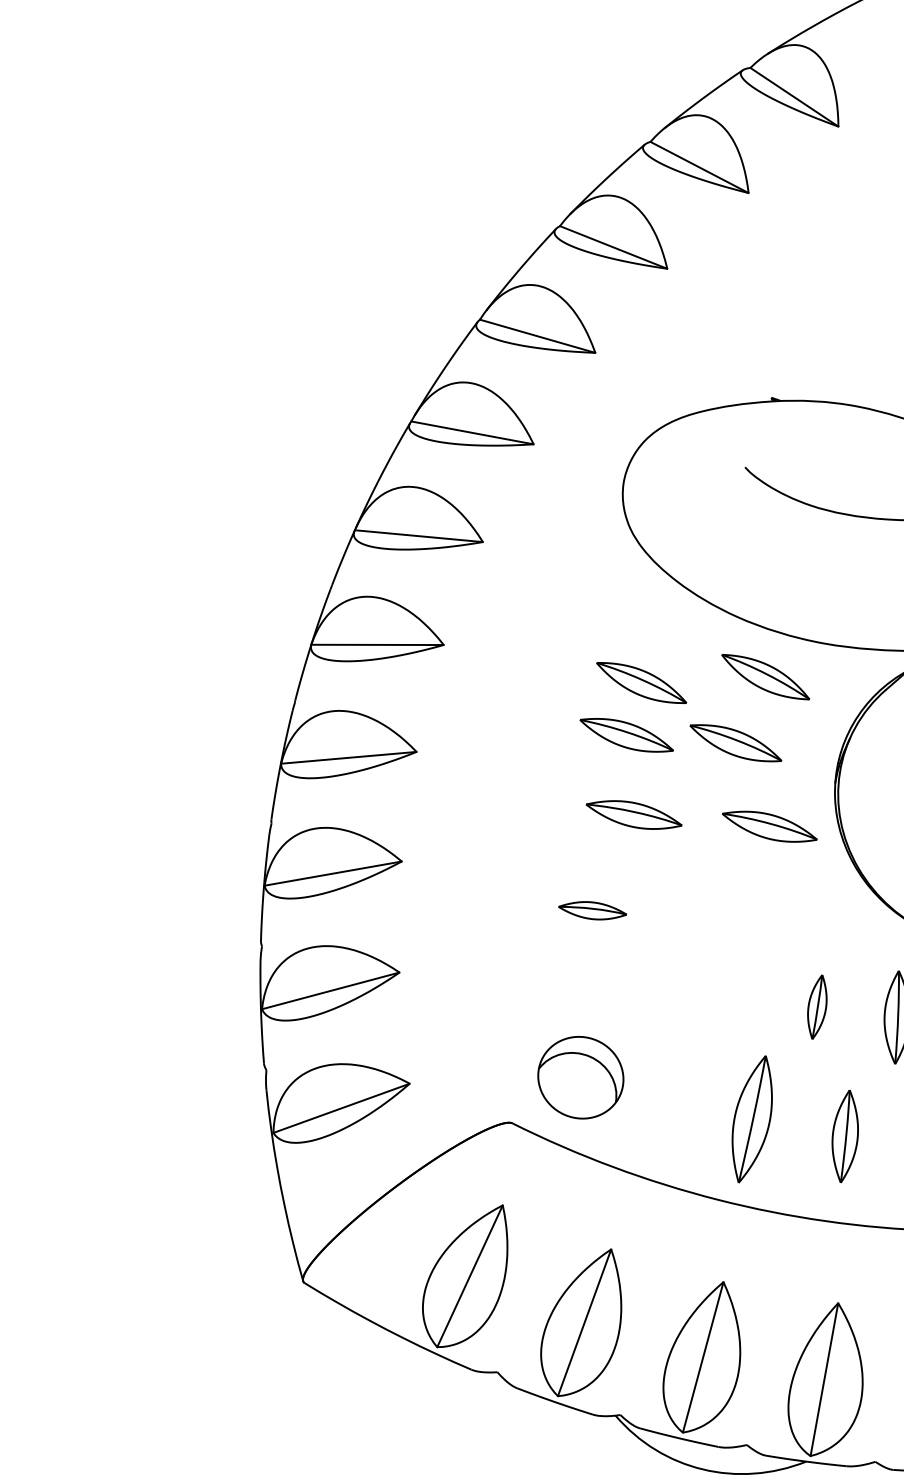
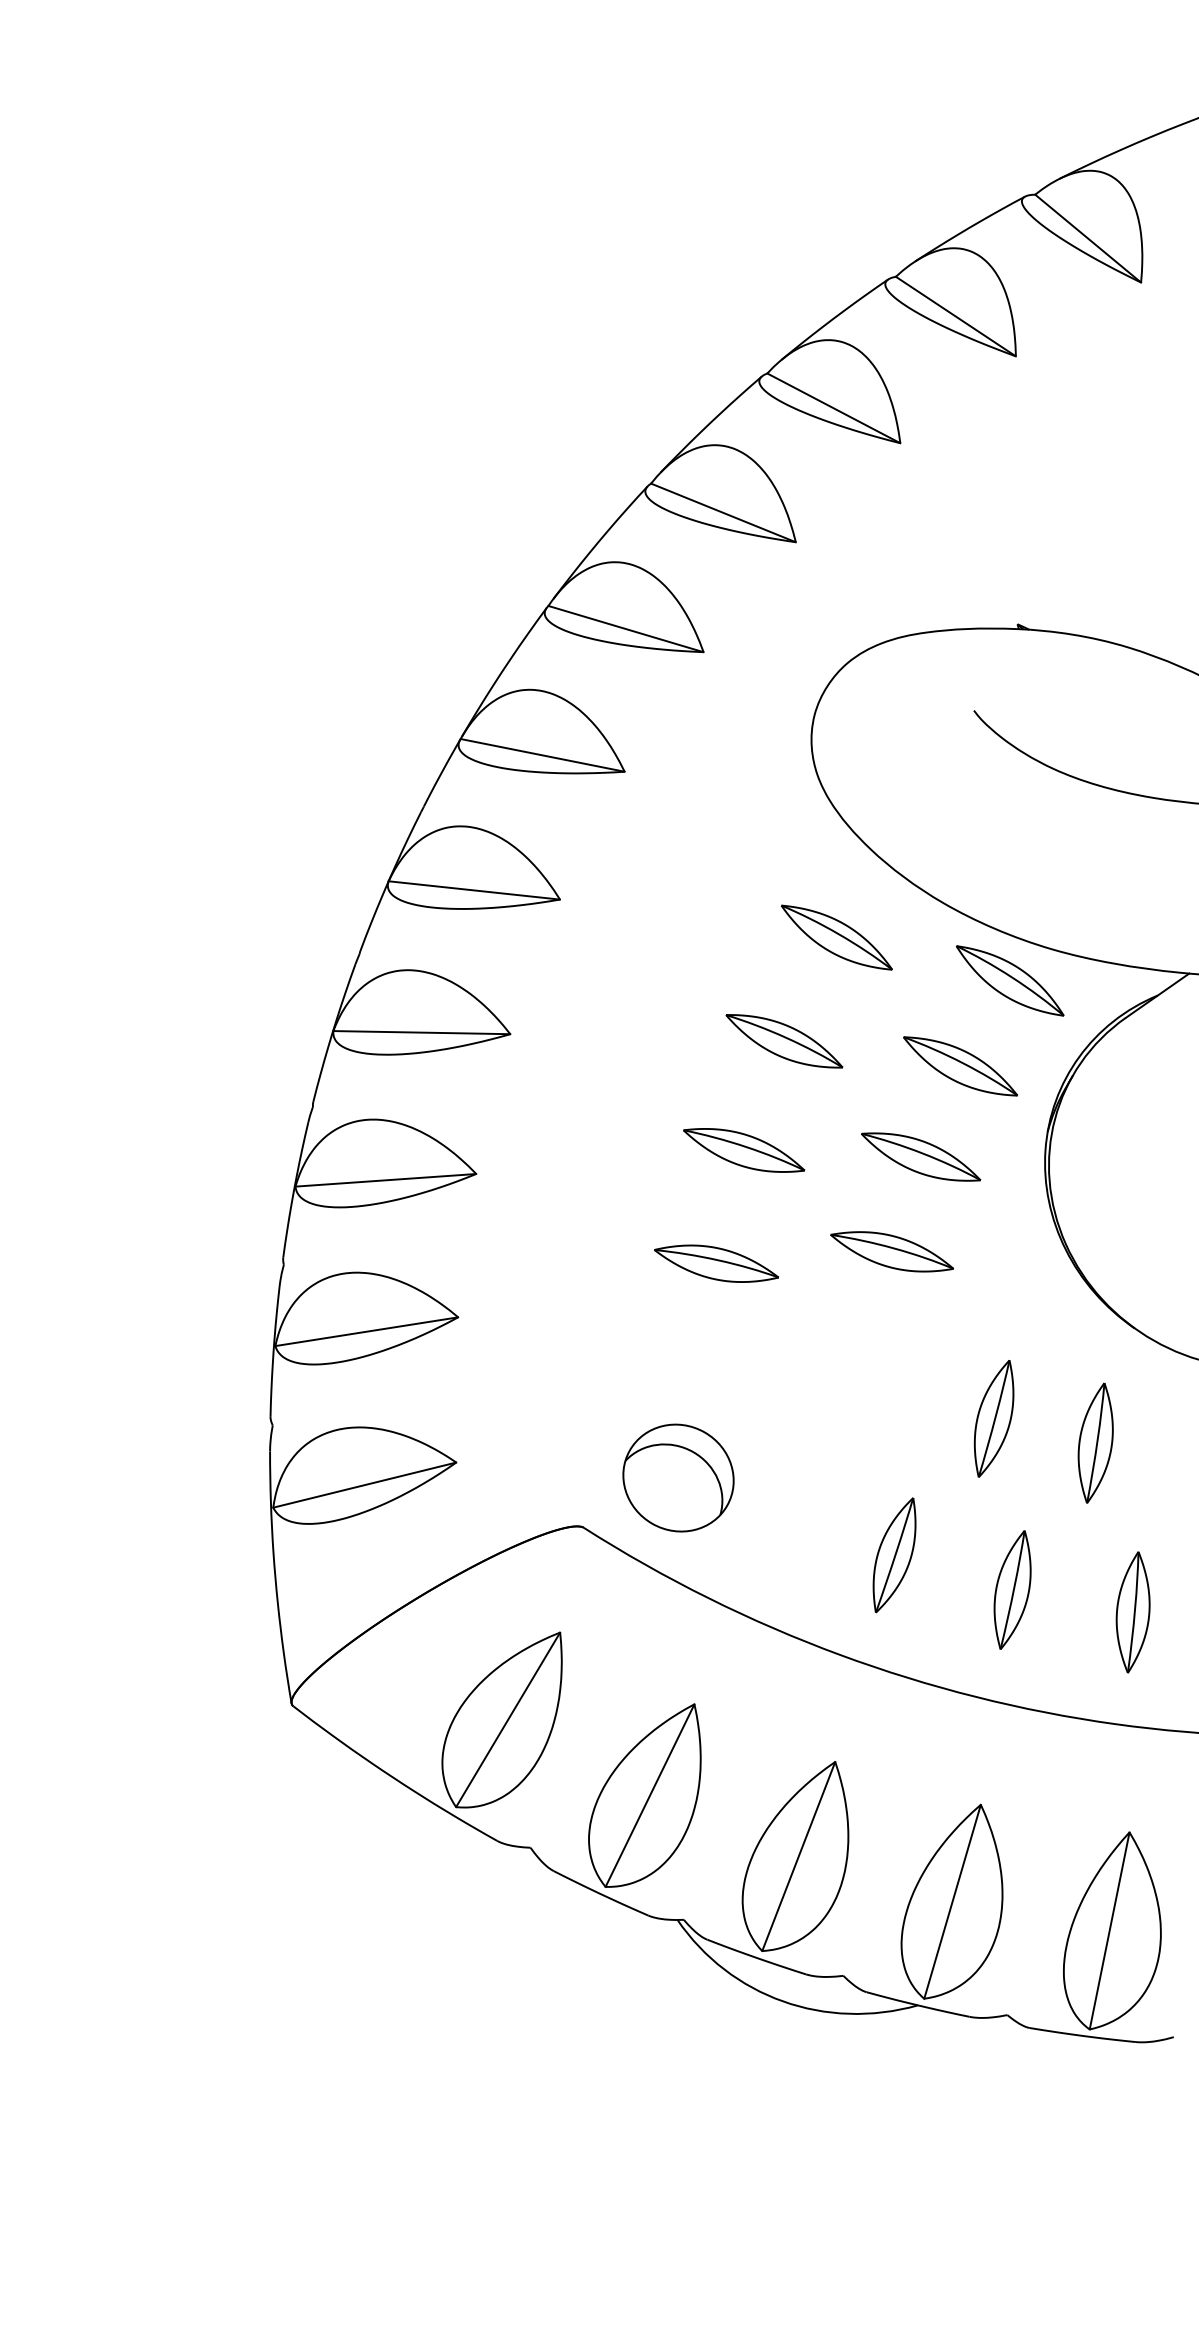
part: (765, 676) -> (1010, 980), moved
part: (641, 682) -> (836, 937), moved
part: (735, 743) -> (960, 1066), moved
part: (634, 815) -> (744, 1150), moved
part: (770, 826) -> (921, 1156), moved
part: (725, 887) -> (891, 1251), added
part: (592, 910) -> (716, 1263), size x1.43
part: (816, 1006) -> (993, 1418), size x1.43
part: (752, 1119) -> (894, 1555), size x0.71

